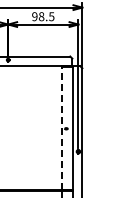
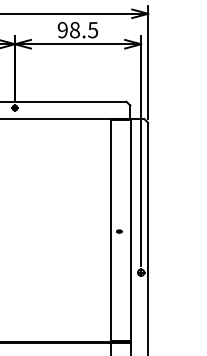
line: (61, 127) -> (110, 229), dashed -> solid

